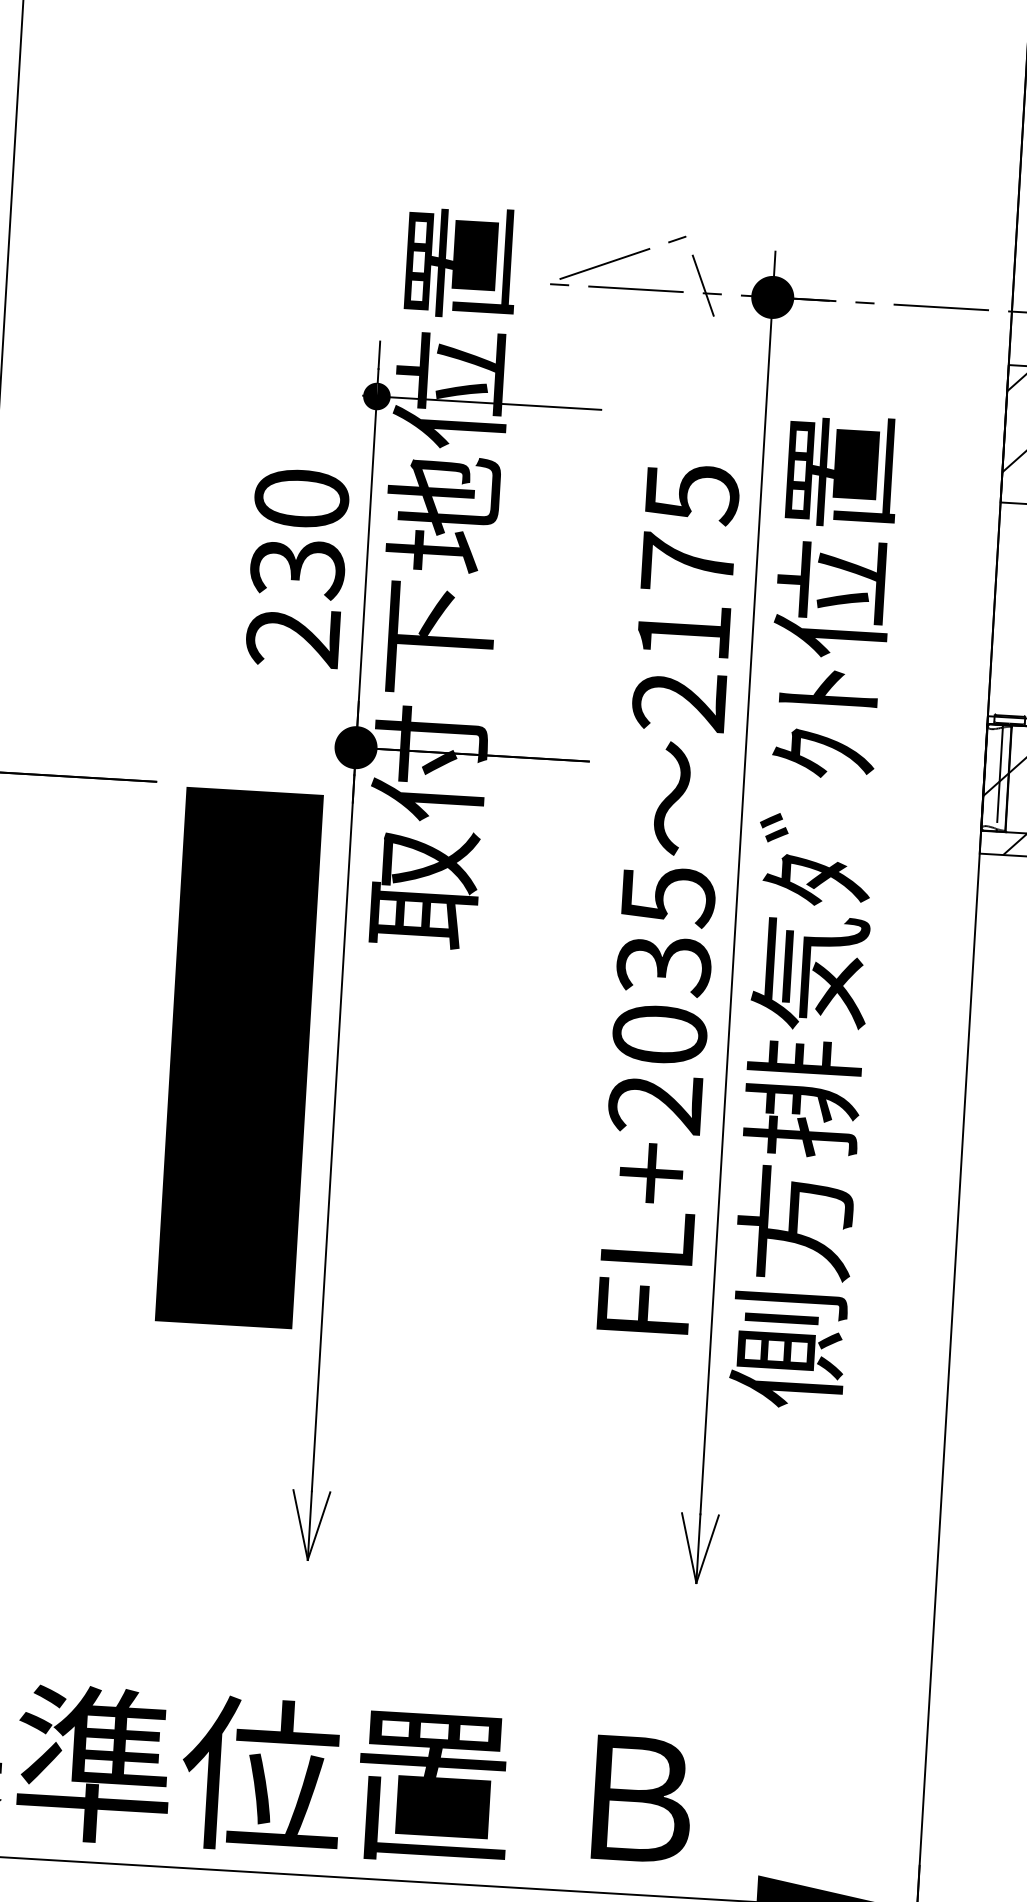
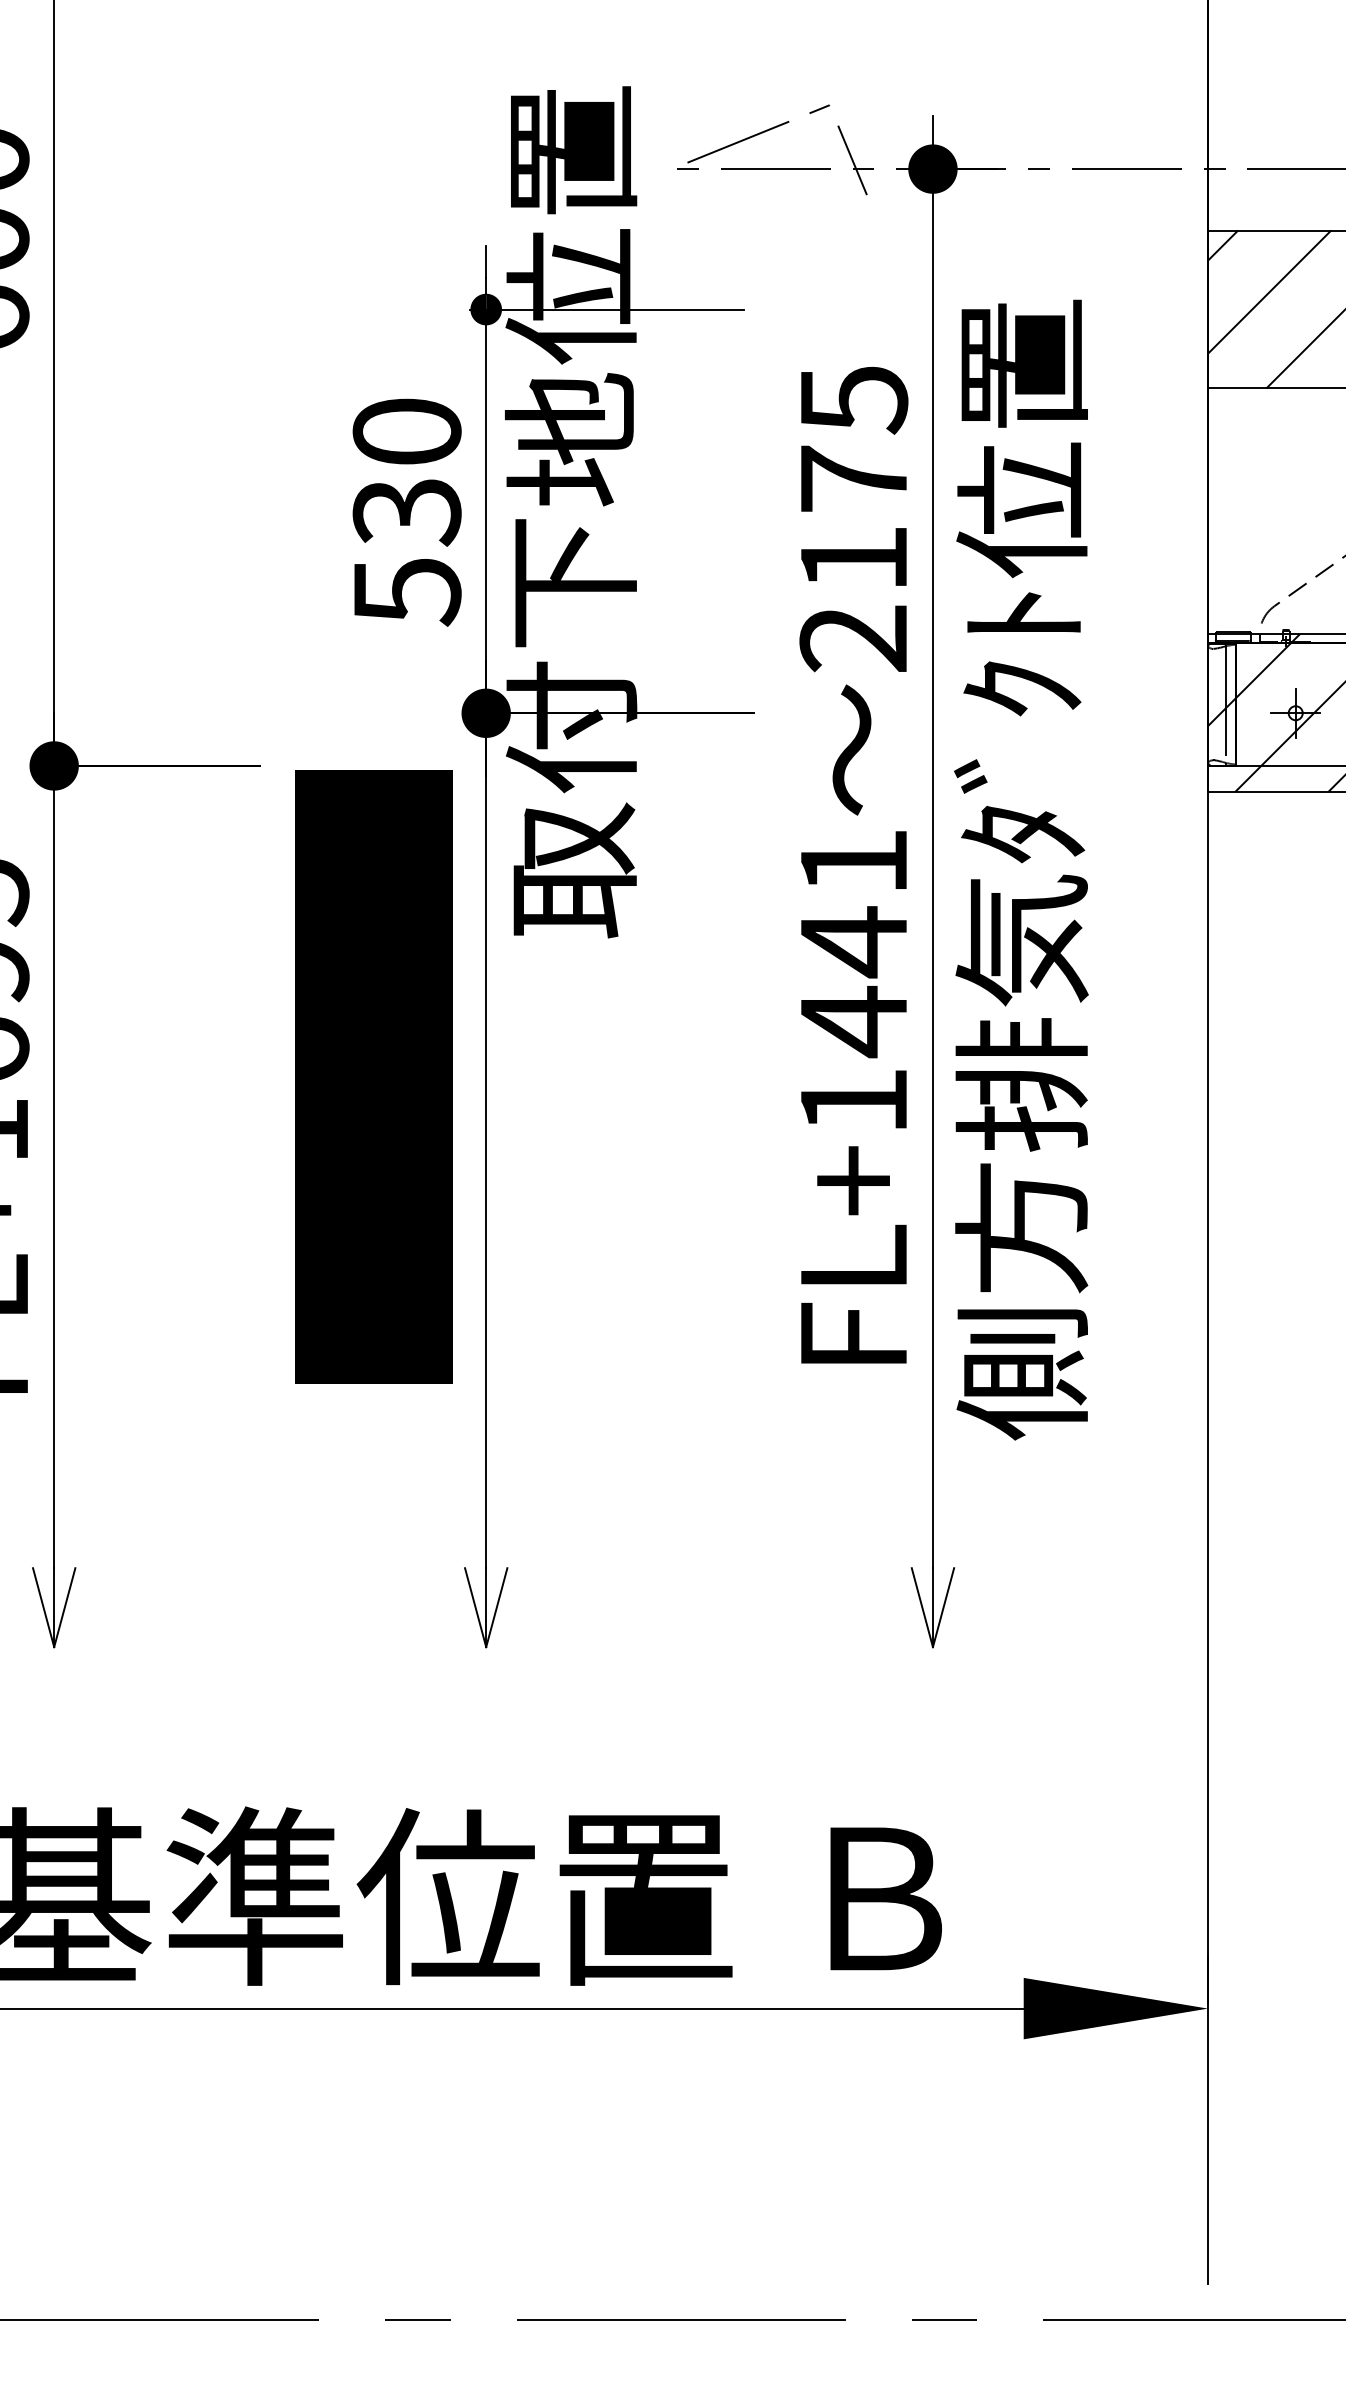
text: (292, 638) -> (406, 592), 230 -> 530
text: (661, 999) -> (853, 981), FL+2035 -> FL+1441

